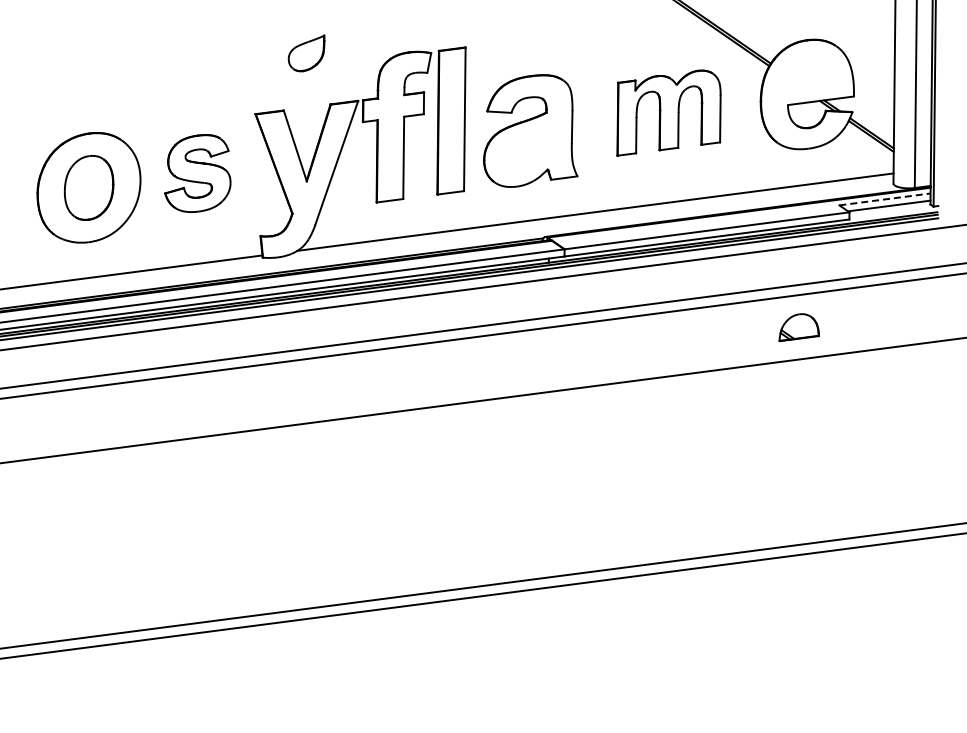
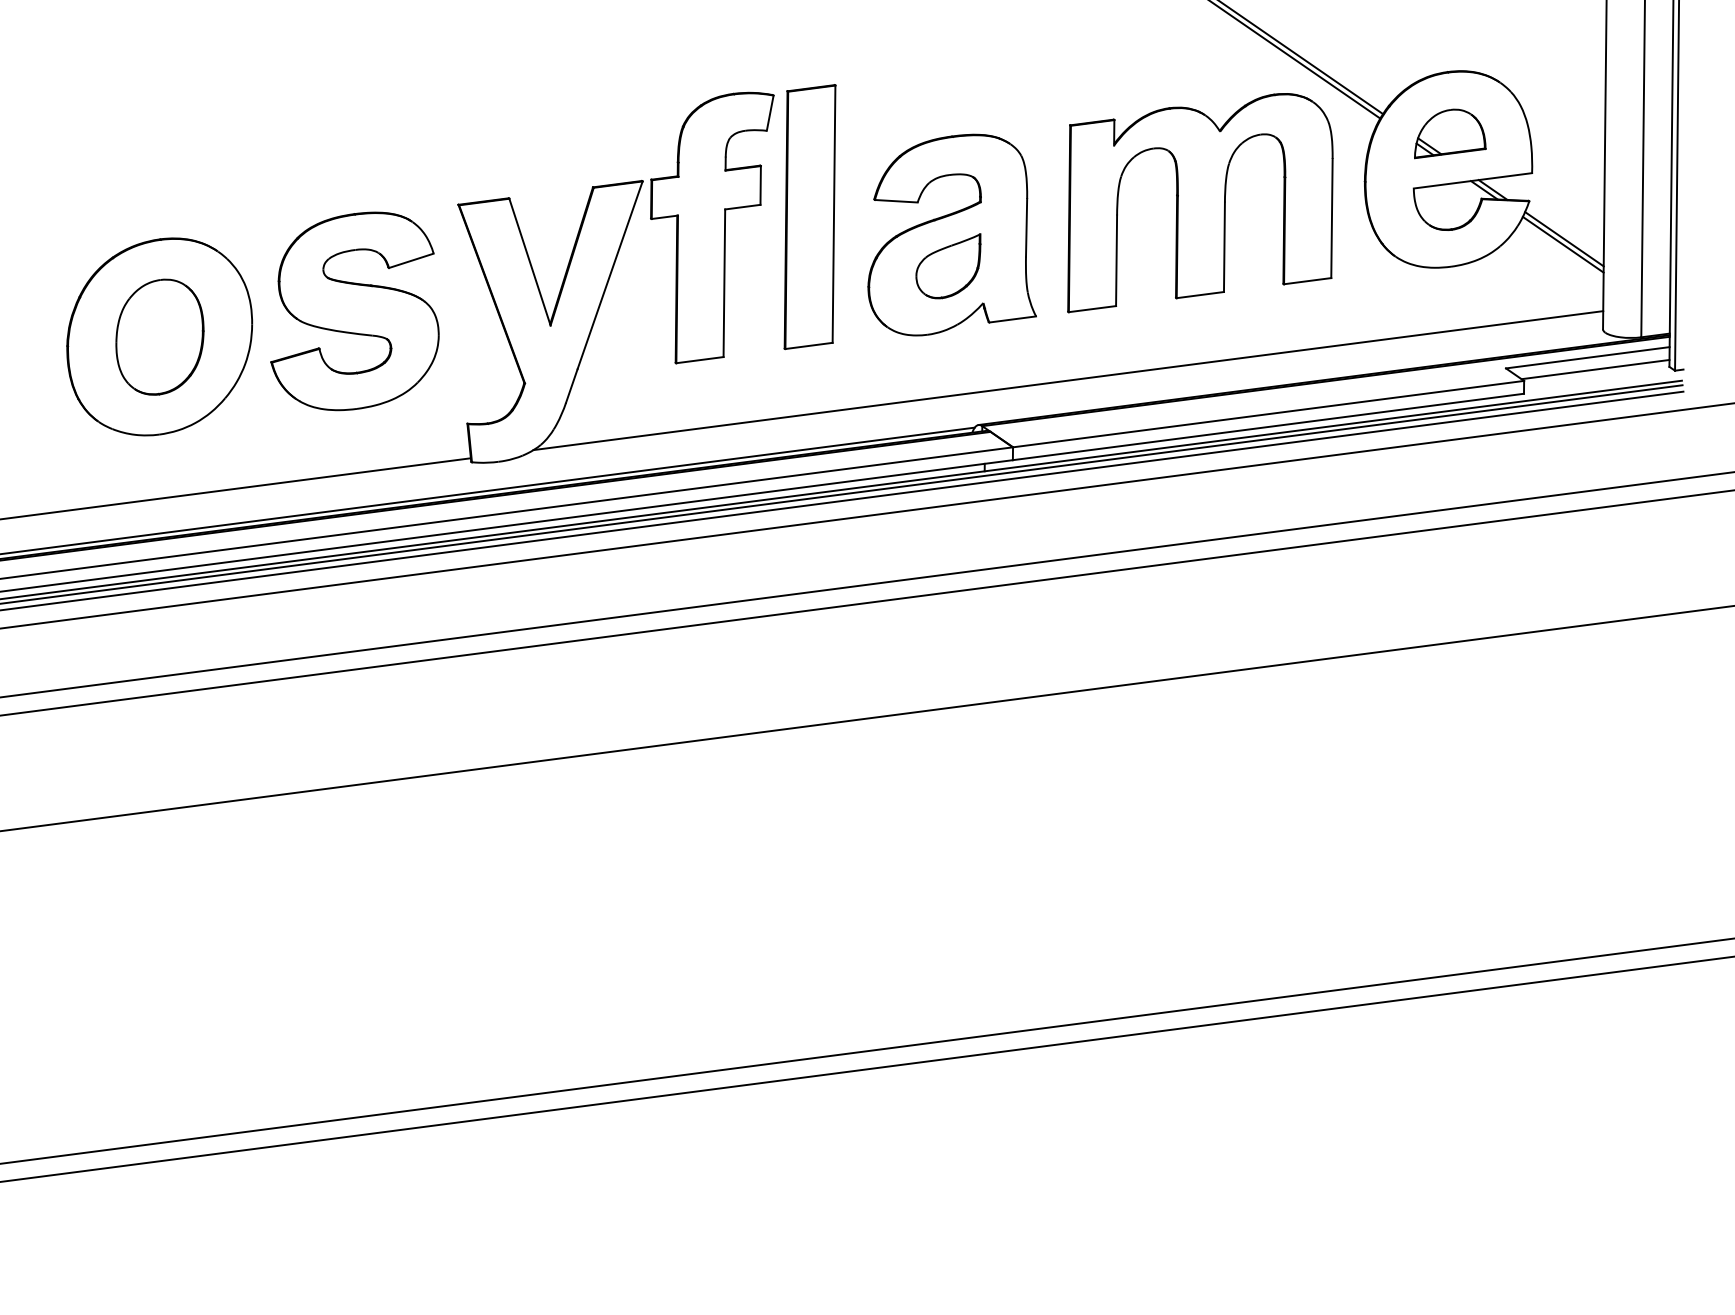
part: (306, 53) -> (948, 266), moved
part: (668, 112) -> (1199, 201), size x1.43
part: (197, 173) -> (354, 311), size x1.43
line: (884, 199) -> (1586, 357), dashed -> solid
part: (798, 327) -> (1448, 133), moved

